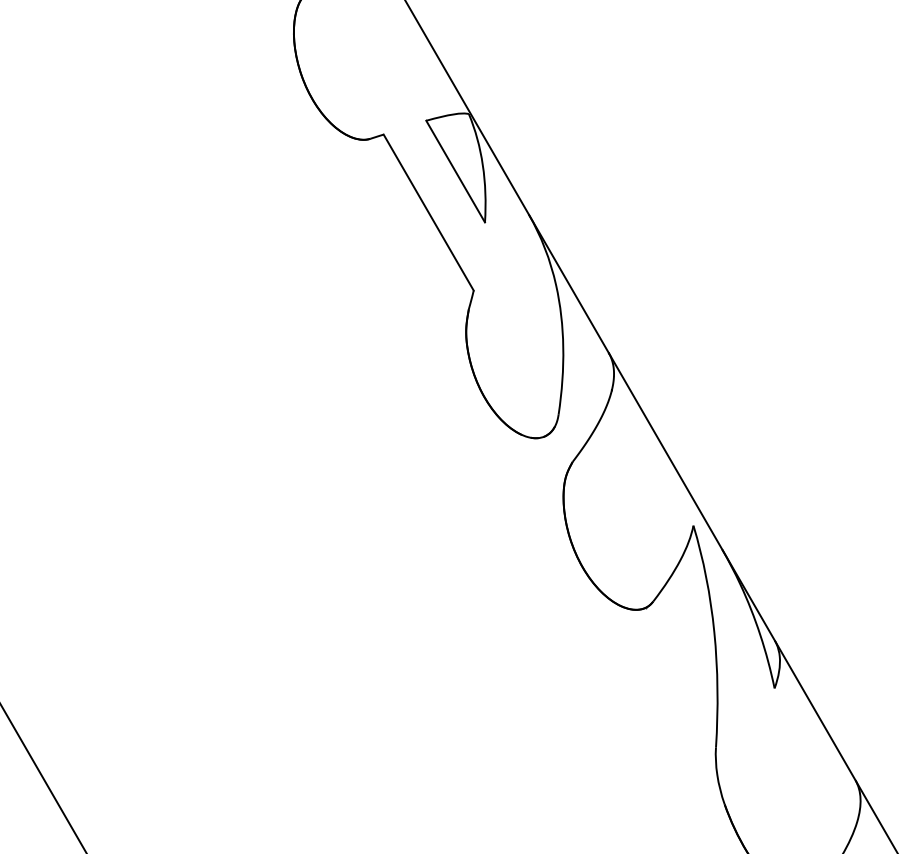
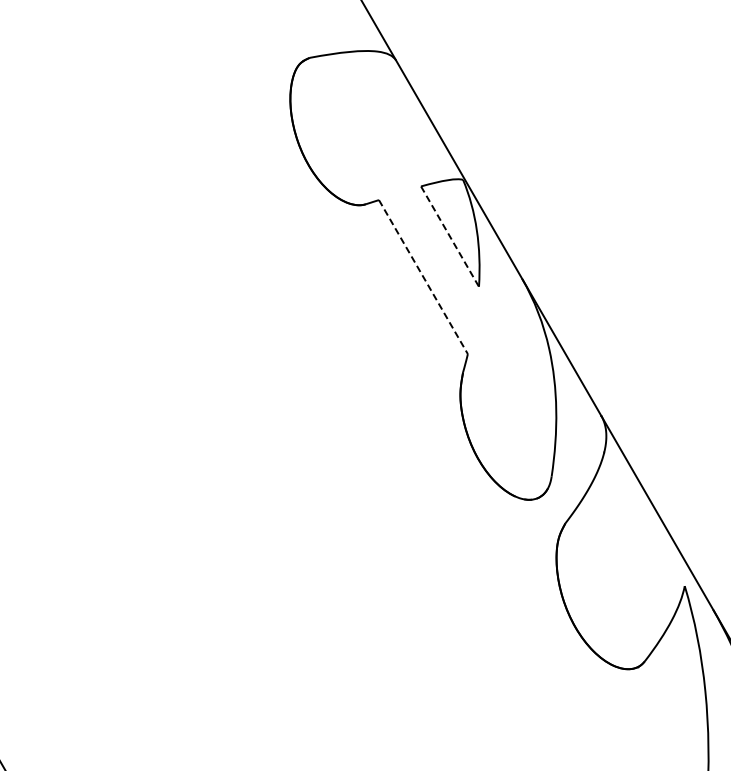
line: (455, 171) -> (449, 236), solid -> dashed
line: (428, 213) -> (423, 277), solid -> dashed

